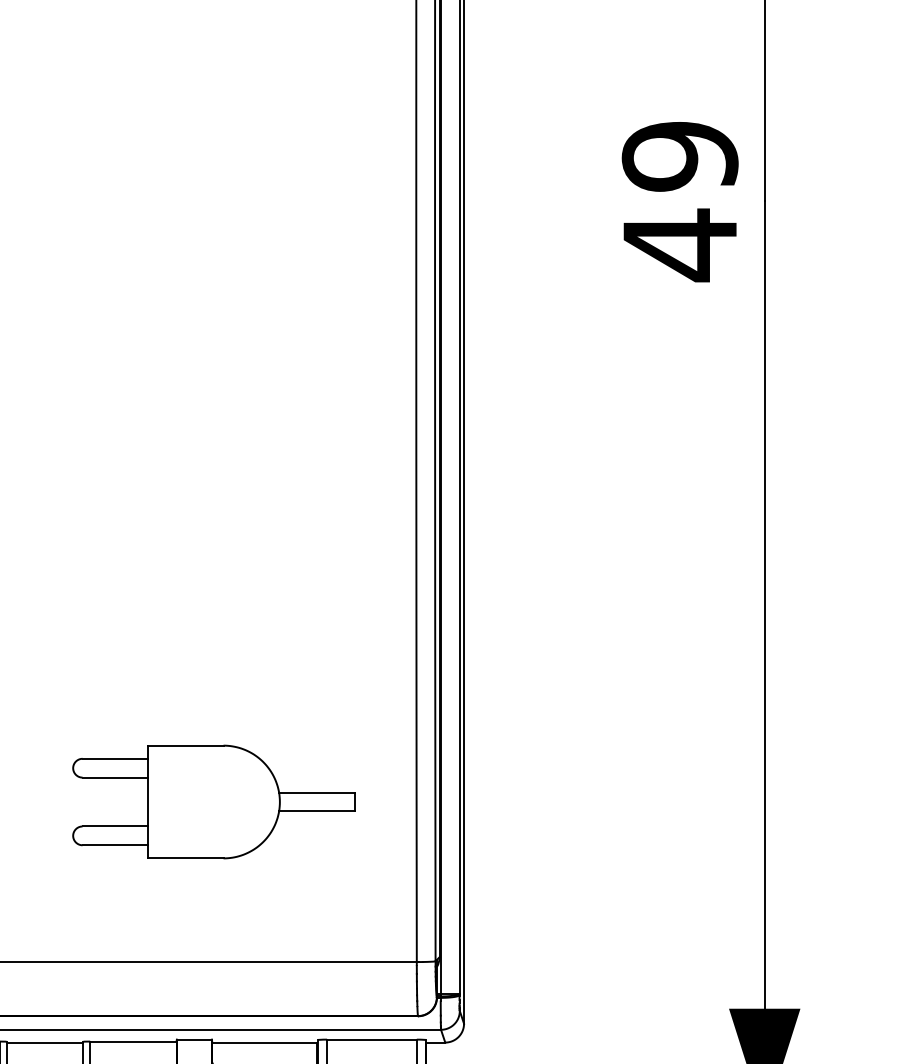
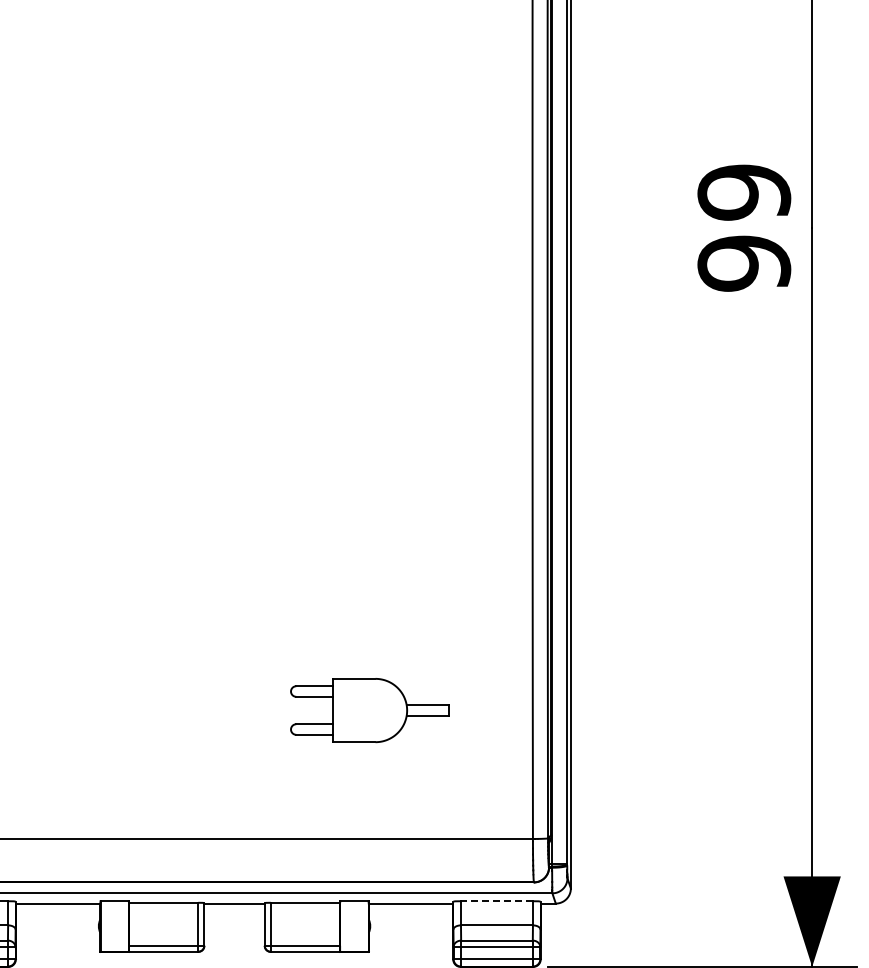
text: (680, 245) -> (744, 263), 49 -> 99
part: (213, 801) -> (369, 710), size x0.7
line: (371, 1039) -> (496, 901), solid -> dashed

